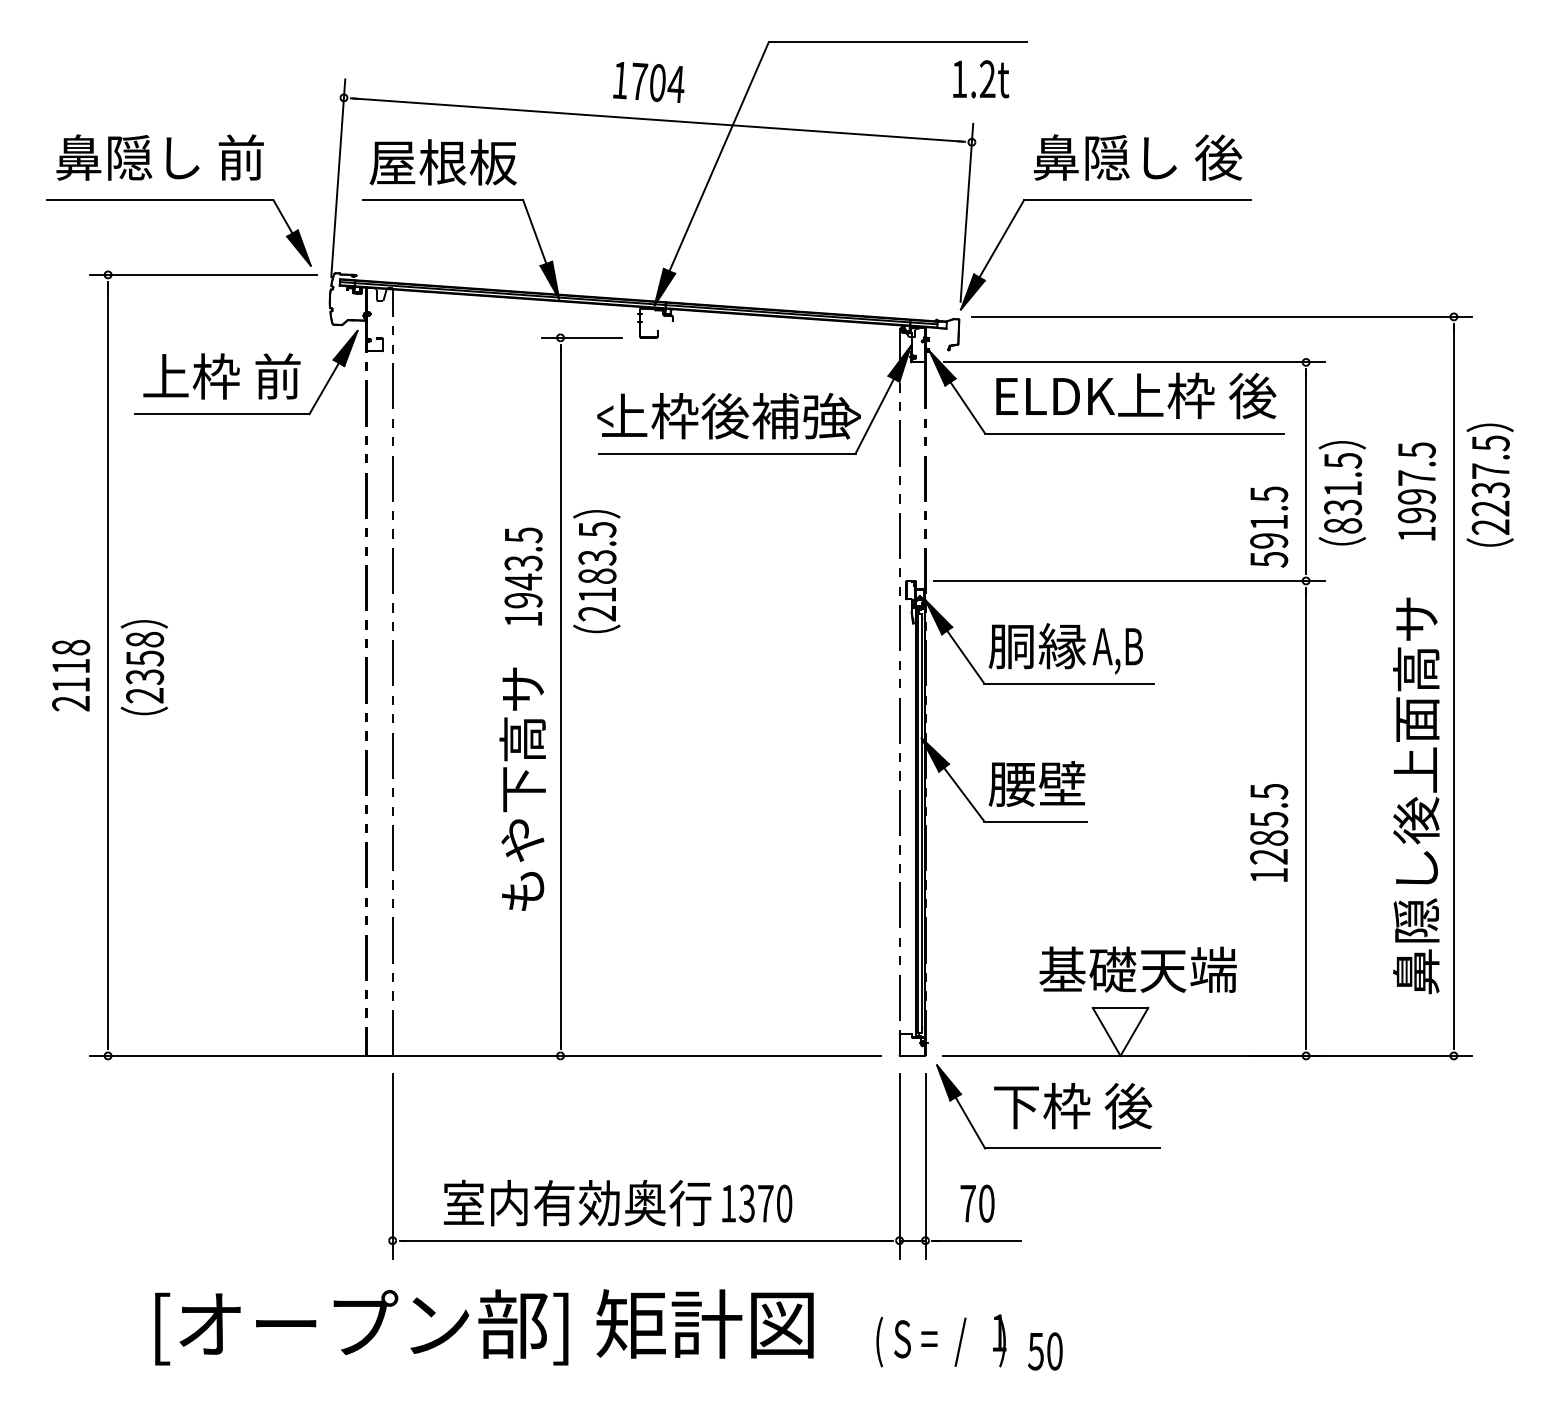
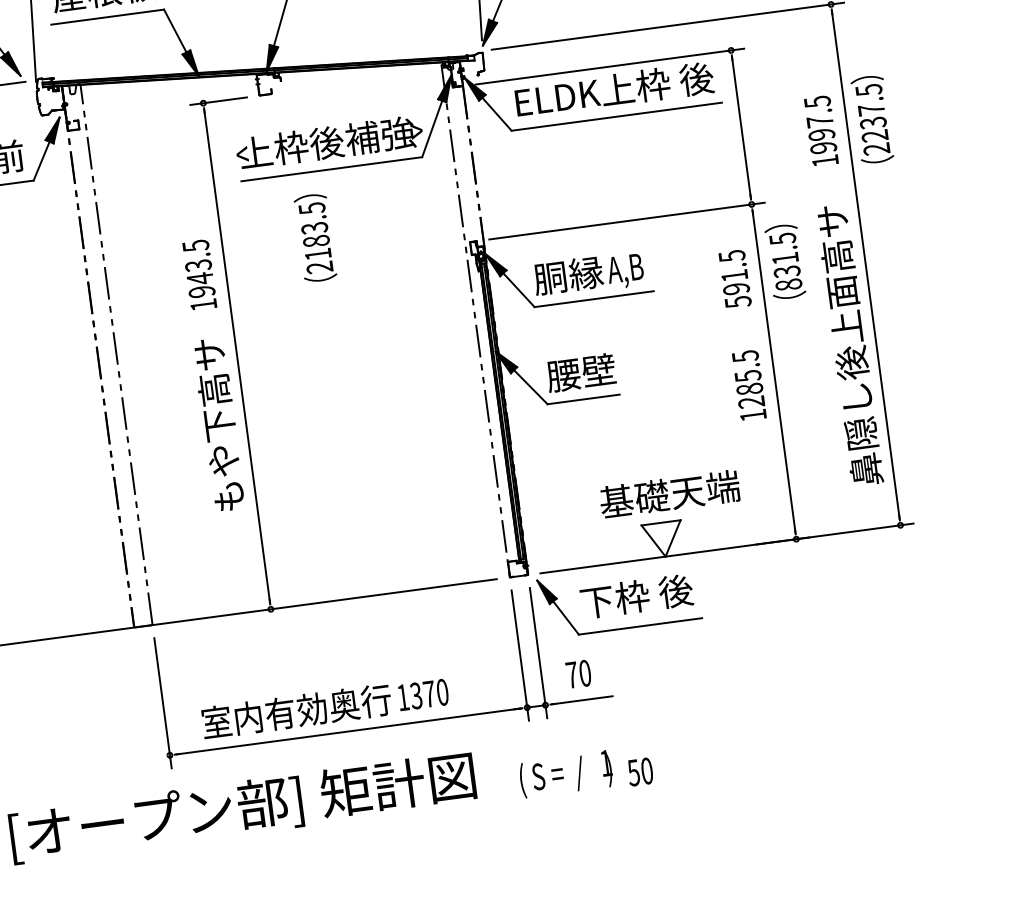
text: (1342, 493) -> (785, 262), moved
text: (1269, 526) -> (735, 278), moved
text: (596, 571) -> (315, 237), moved

